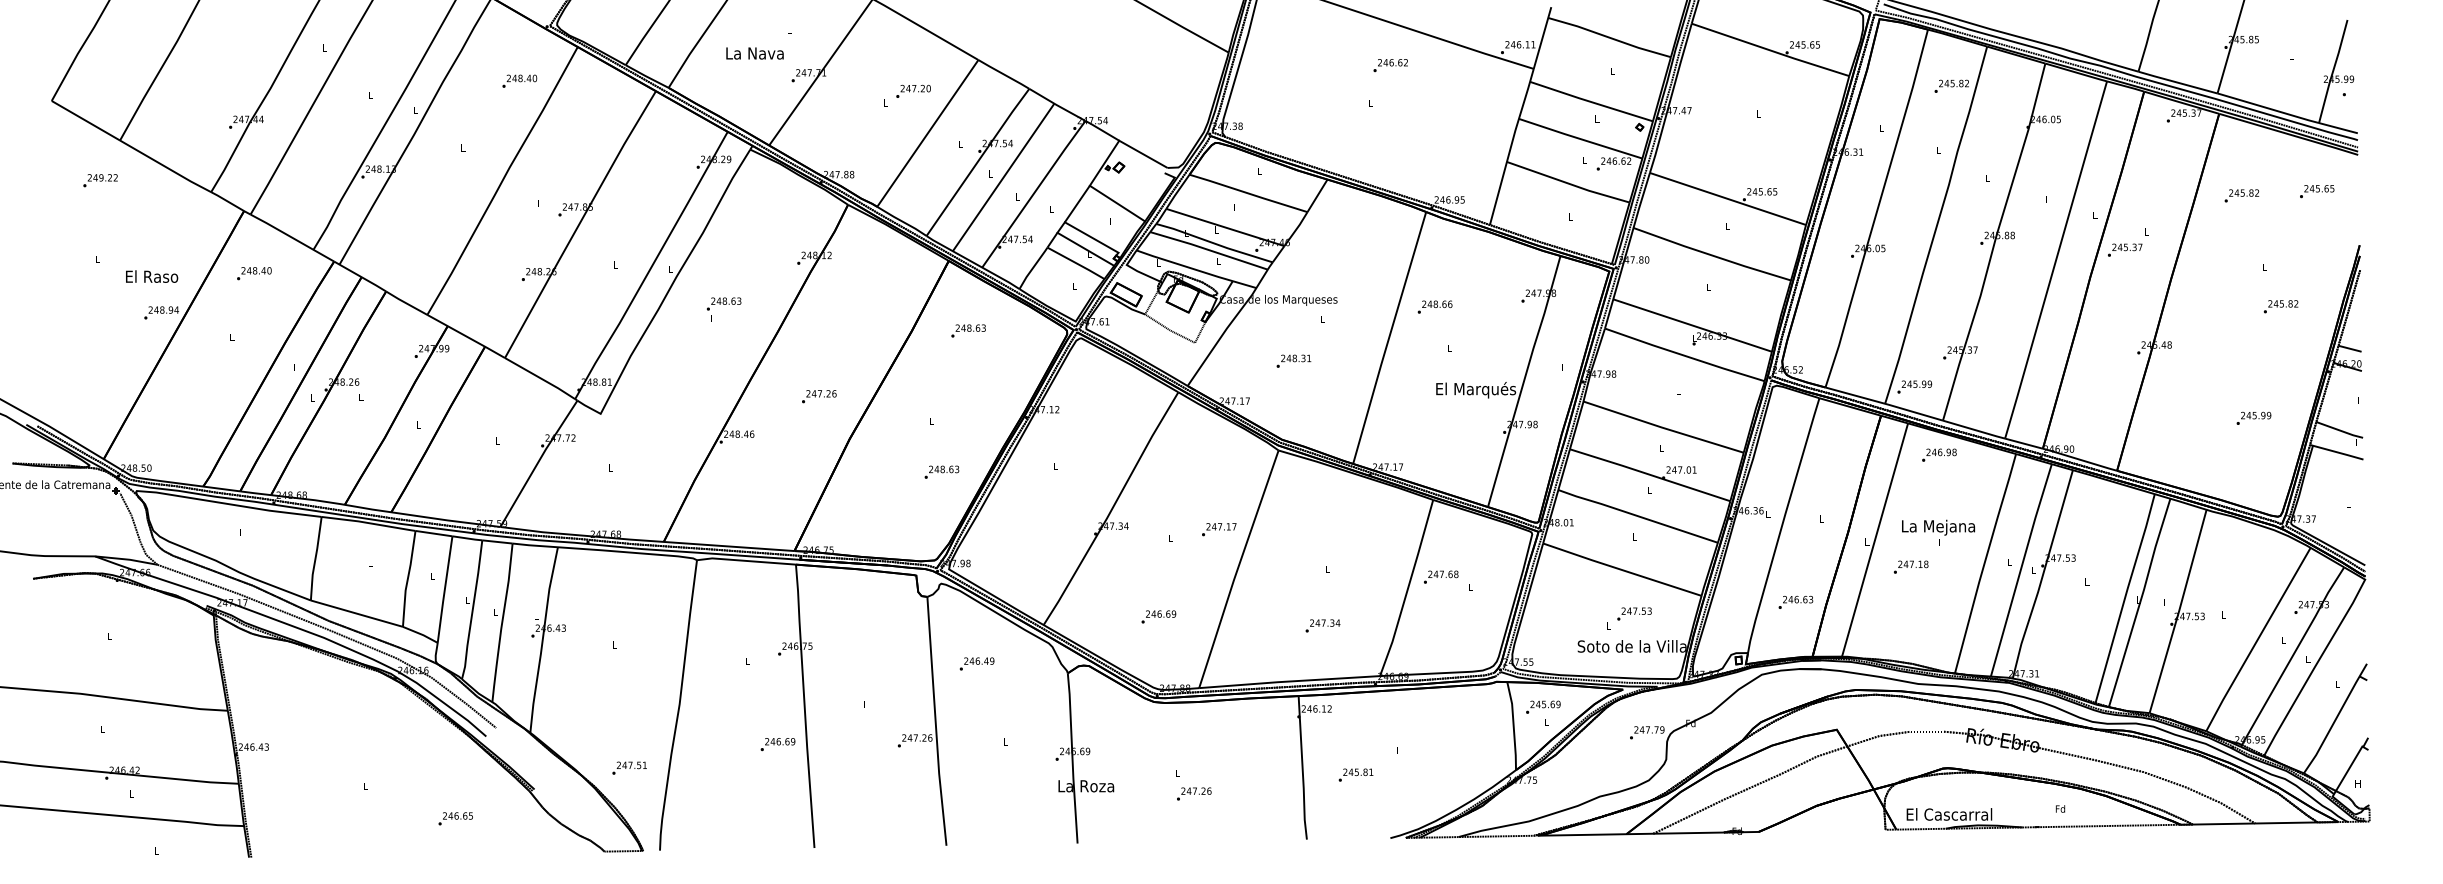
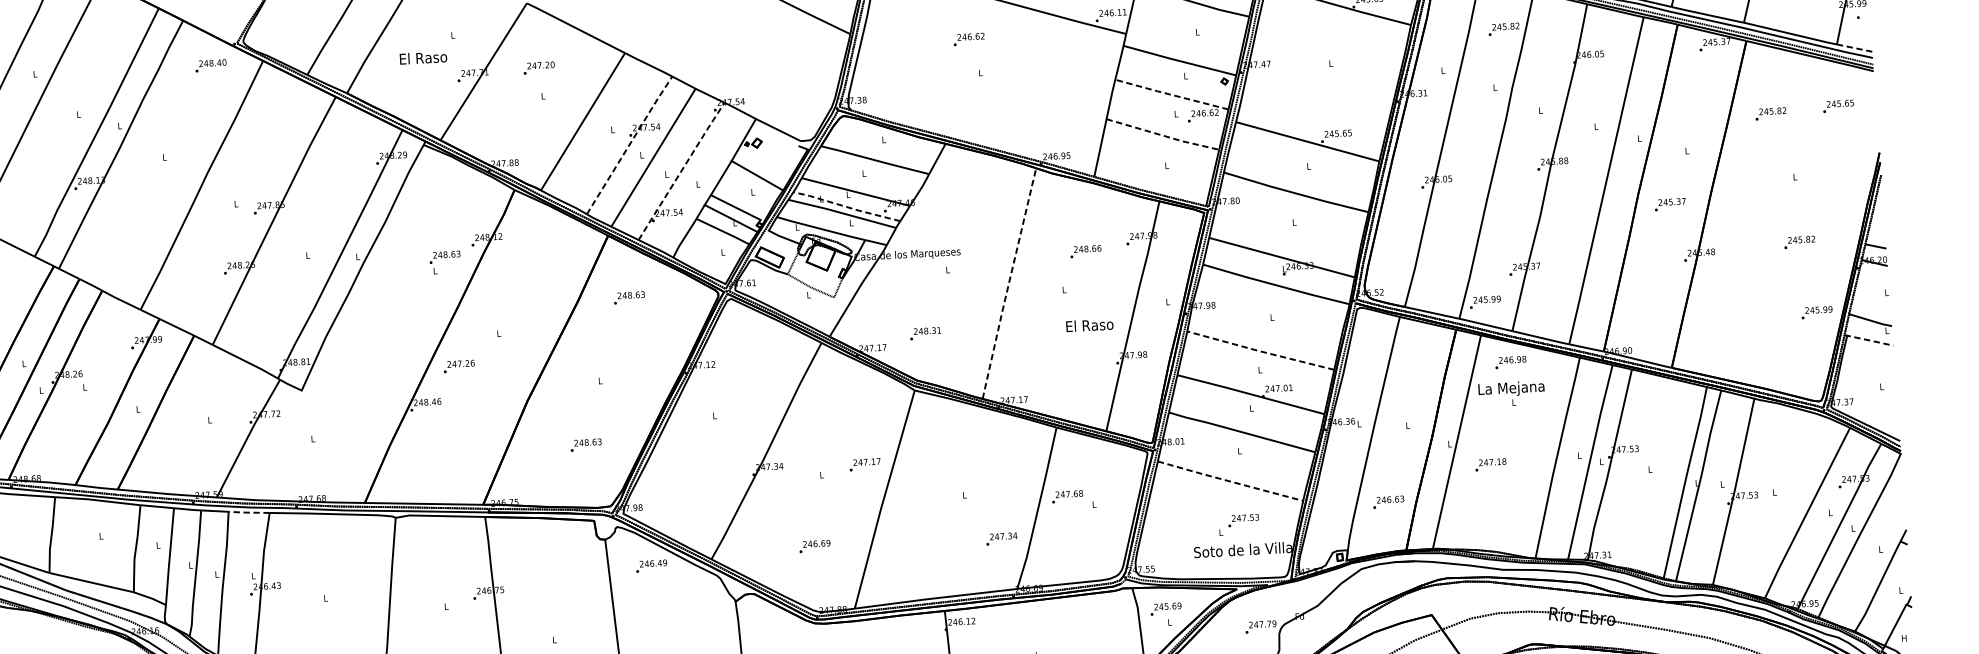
text: (754, 53) -> (422, 58), La Nava -> El Raso
text: (1390, 65) -> (968, 39), moved
text: (519, 80) -> (210, 65), moved
text: (913, 90) -> (539, 67), moved
line: (2338, 128) -> (1854, 48), solid -> dashed
line: (1579, 138) -> (1170, 94), solid -> dashed
line: (978, 161) -> (630, 144), solid -> dashed
line: (1569, 183) -> (1164, 135), solid -> dashed
line: (1034, 193) -> (682, 170), solid -> dashed
line: (1214, 243) -> (846, 206), solid -> dashed
text: (2125, 249) -> (1670, 203), moved
text: (1434, 306) -> (1085, 251), moved
text: (2280, 306) -> (1799, 242), moved
text: (723, 309) -> (444, 262), moved
line: (1389, 337) -> (1009, 283), solid -> dashed
text: (1293, 360) -> (925, 332), moved
text: (1476, 389) -> (1090, 325), El Marqués -> El Raso
text: (819, 396) -> (459, 366), moved
text: (2253, 417) -> (1816, 311), moved
line: (1662, 427) -> (1259, 351), solid -> dashed
line: (2338, 452) -> (1870, 340), solid -> dashed
text: (941, 471) -> (585, 444), moved
text: (1938, 532) -> (1511, 393), moved
line: (534, 545) -> (248, 512), solid -> dashed
line: (1621, 569) -> (1229, 481), solid -> dashed
text: (1322, 625) -> (1001, 538), moved
text: (976, 663) -> (651, 565), moved

